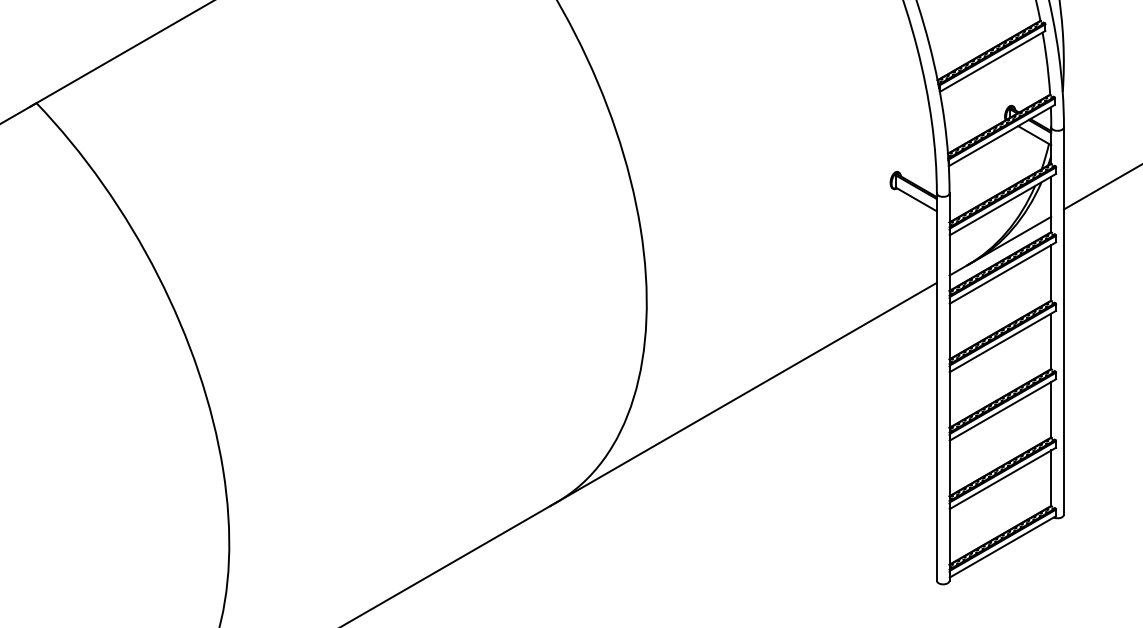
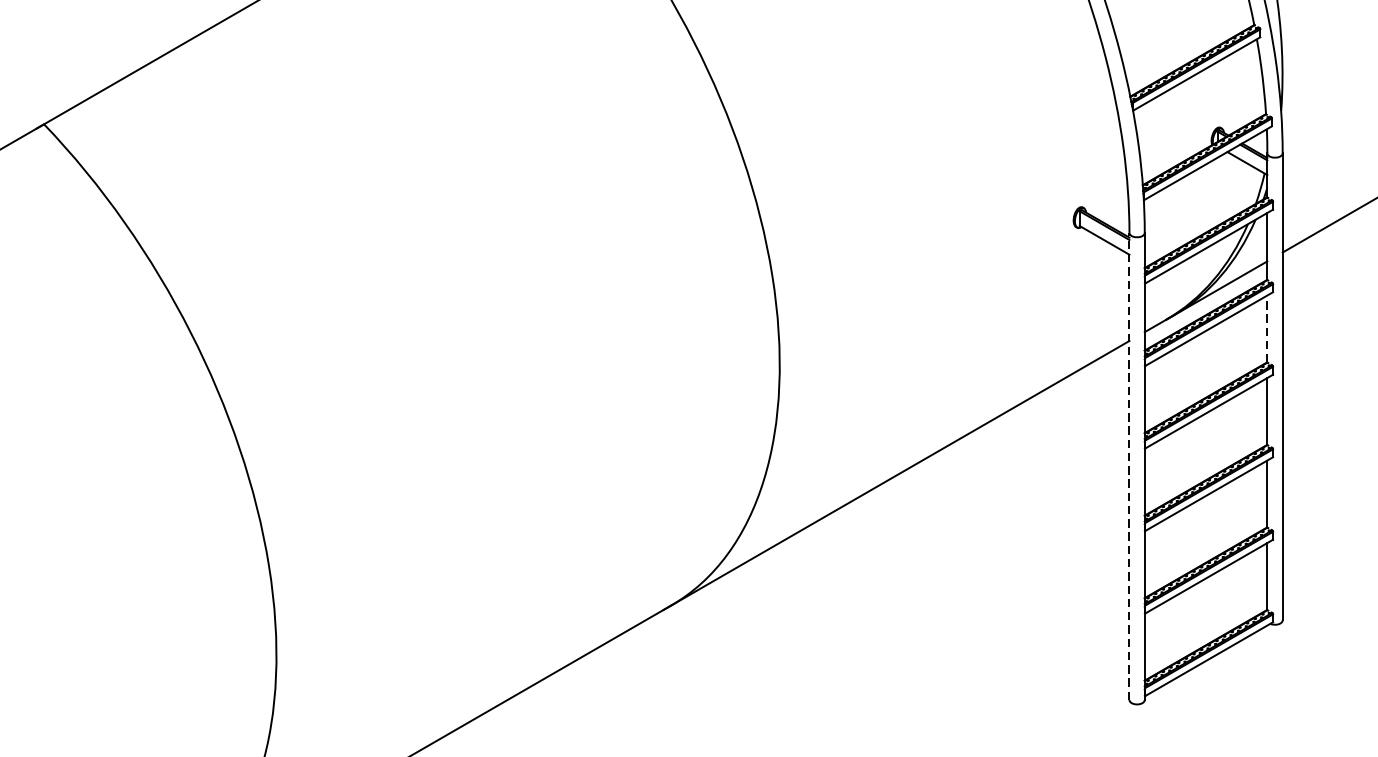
line: (1051, 272) -> (1267, 328), solid -> dashed
line: (936, 386) -> (1129, 465), solid -> dashed

